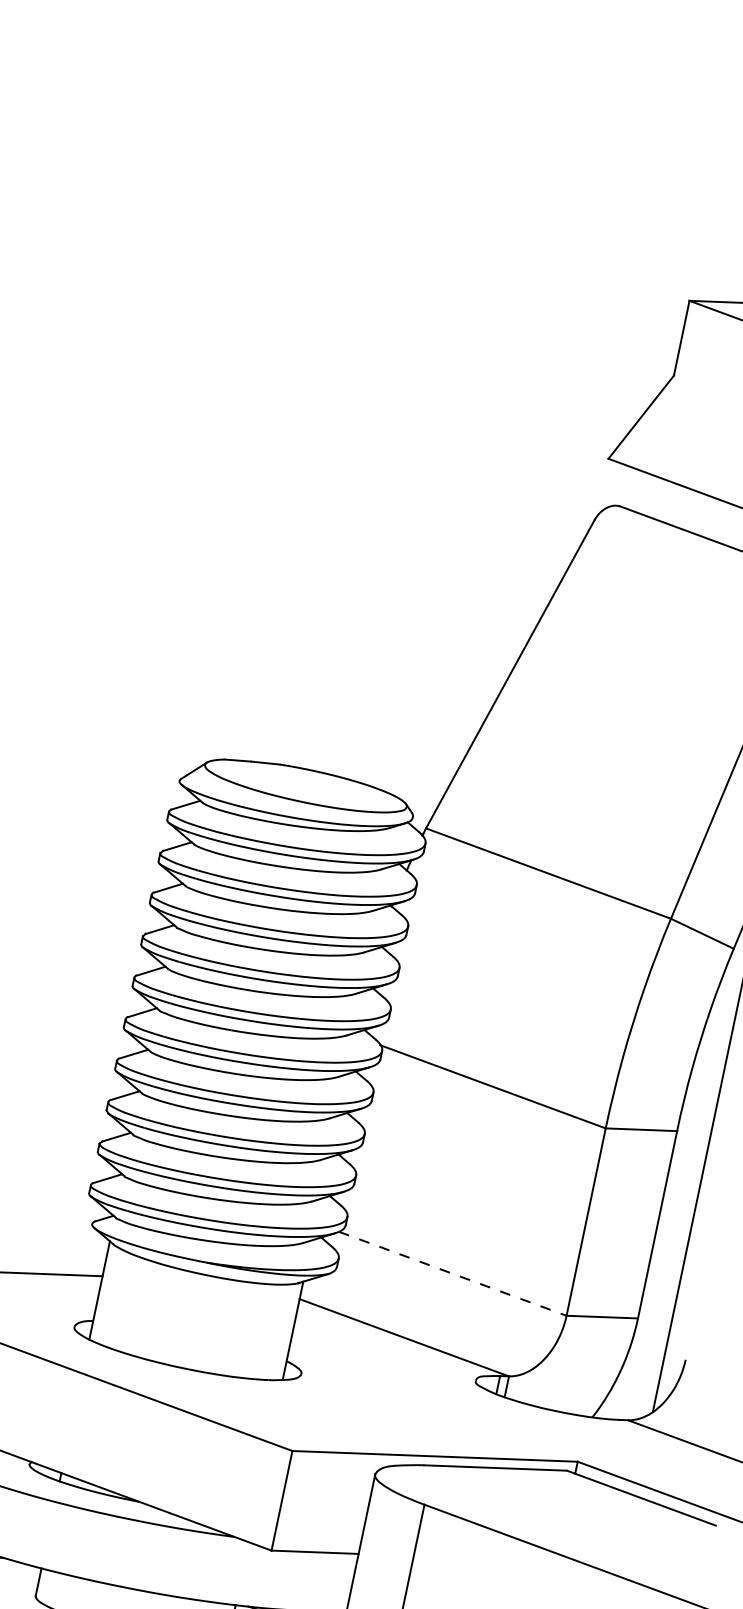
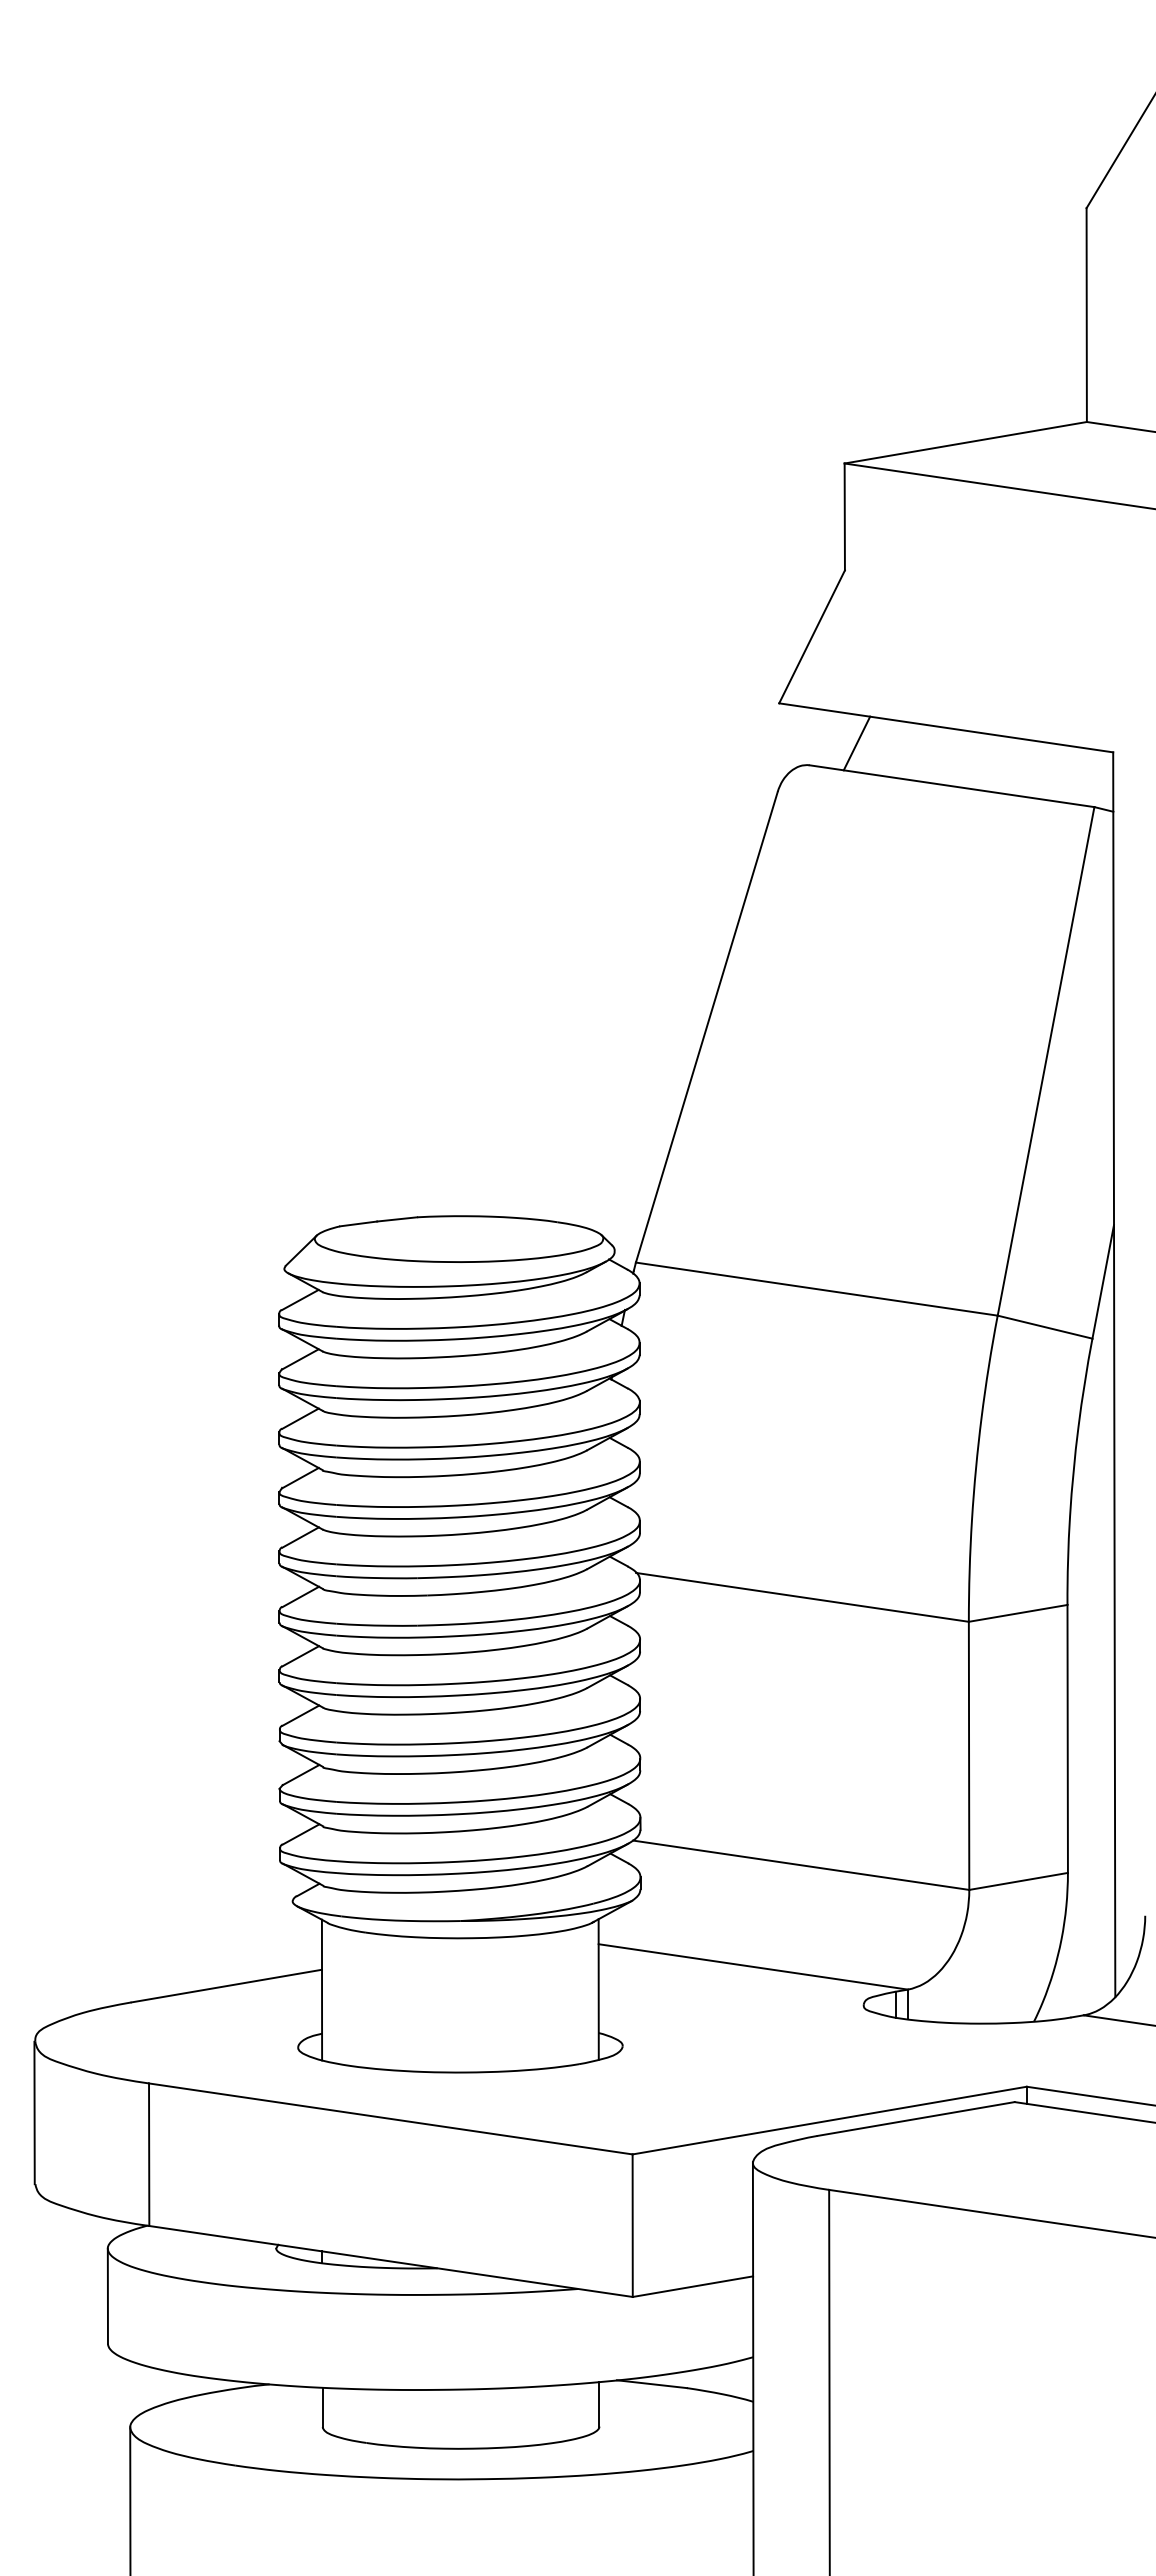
line: (656, 498) -> (856, 743), added
line: (452, 1274) -> (801, 1865), dashed -> solid

